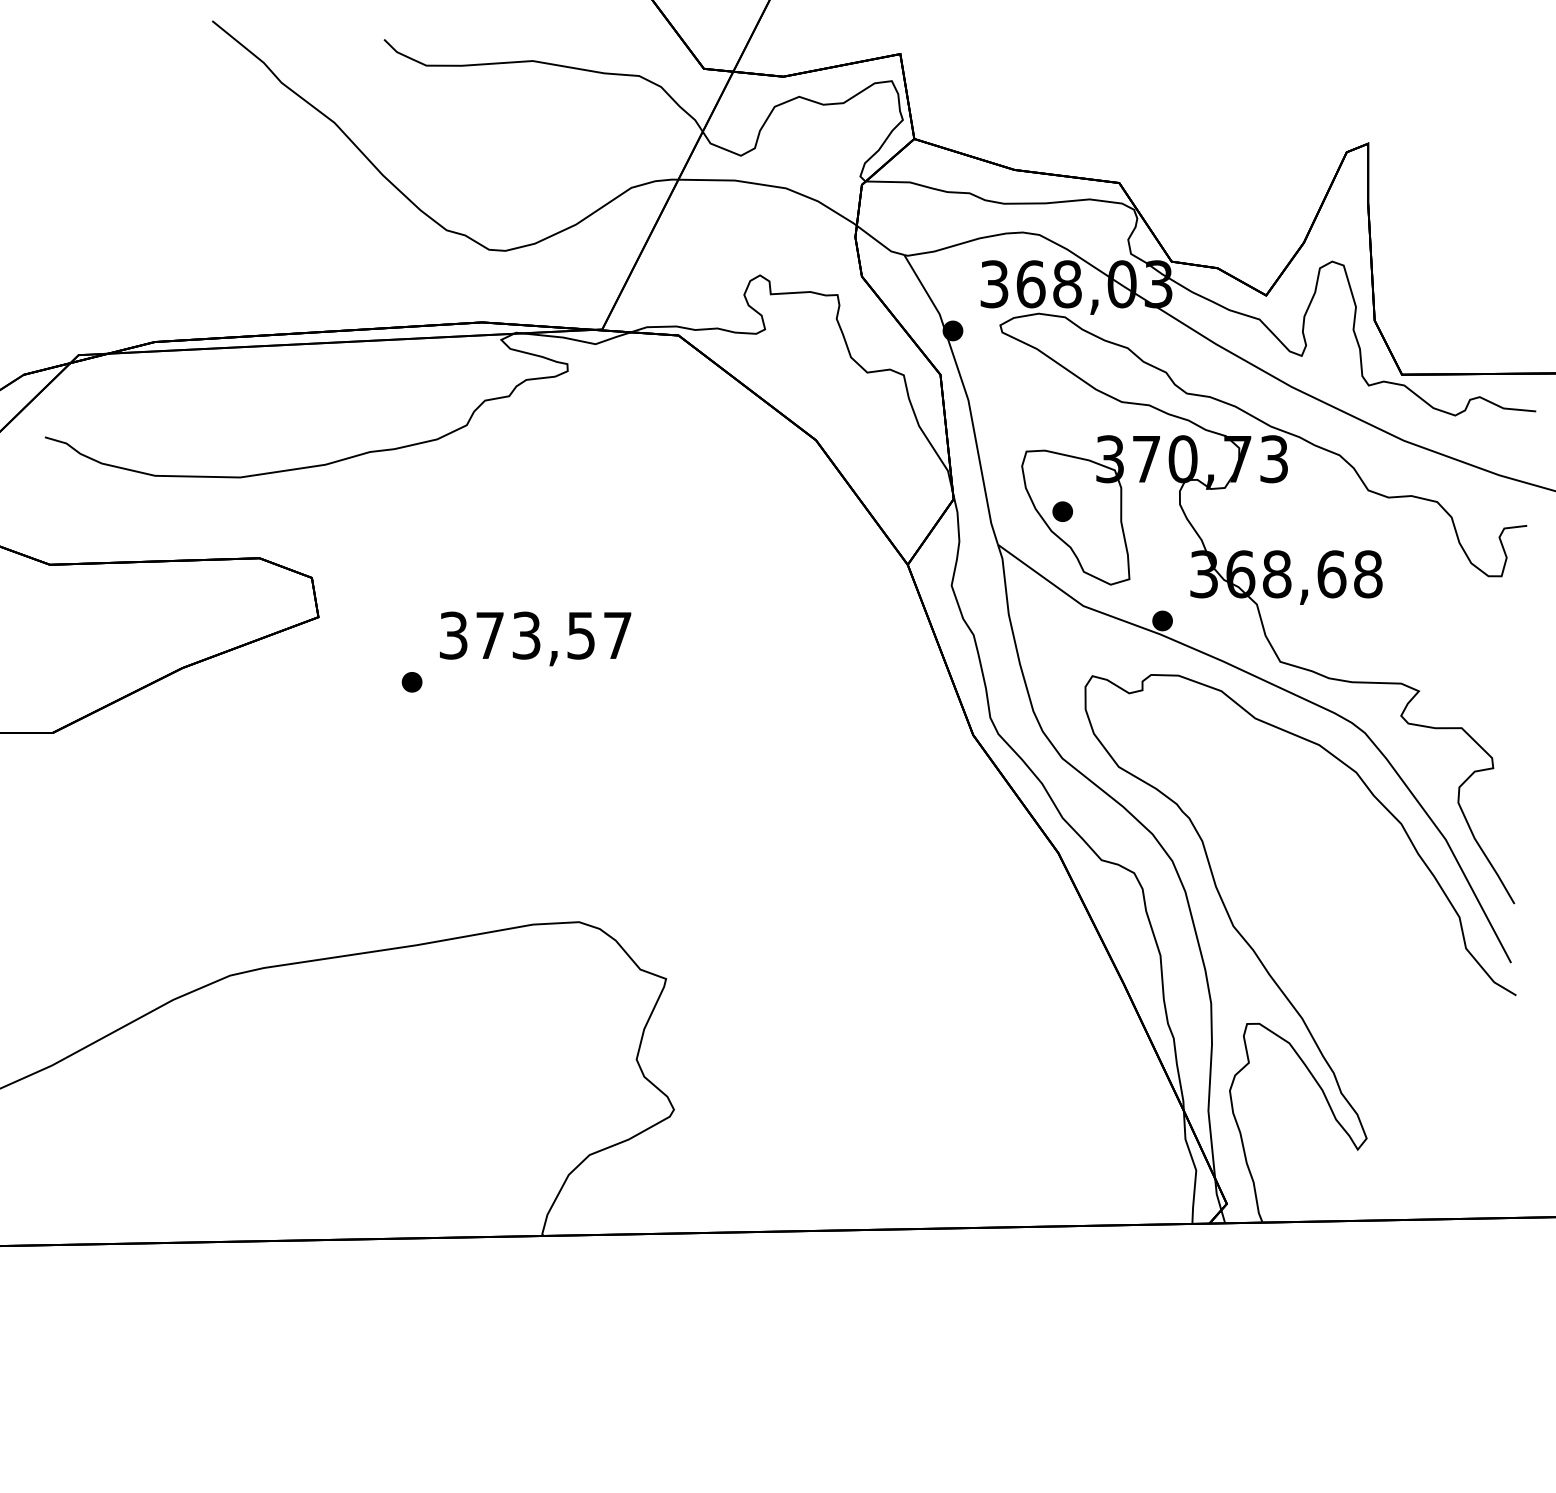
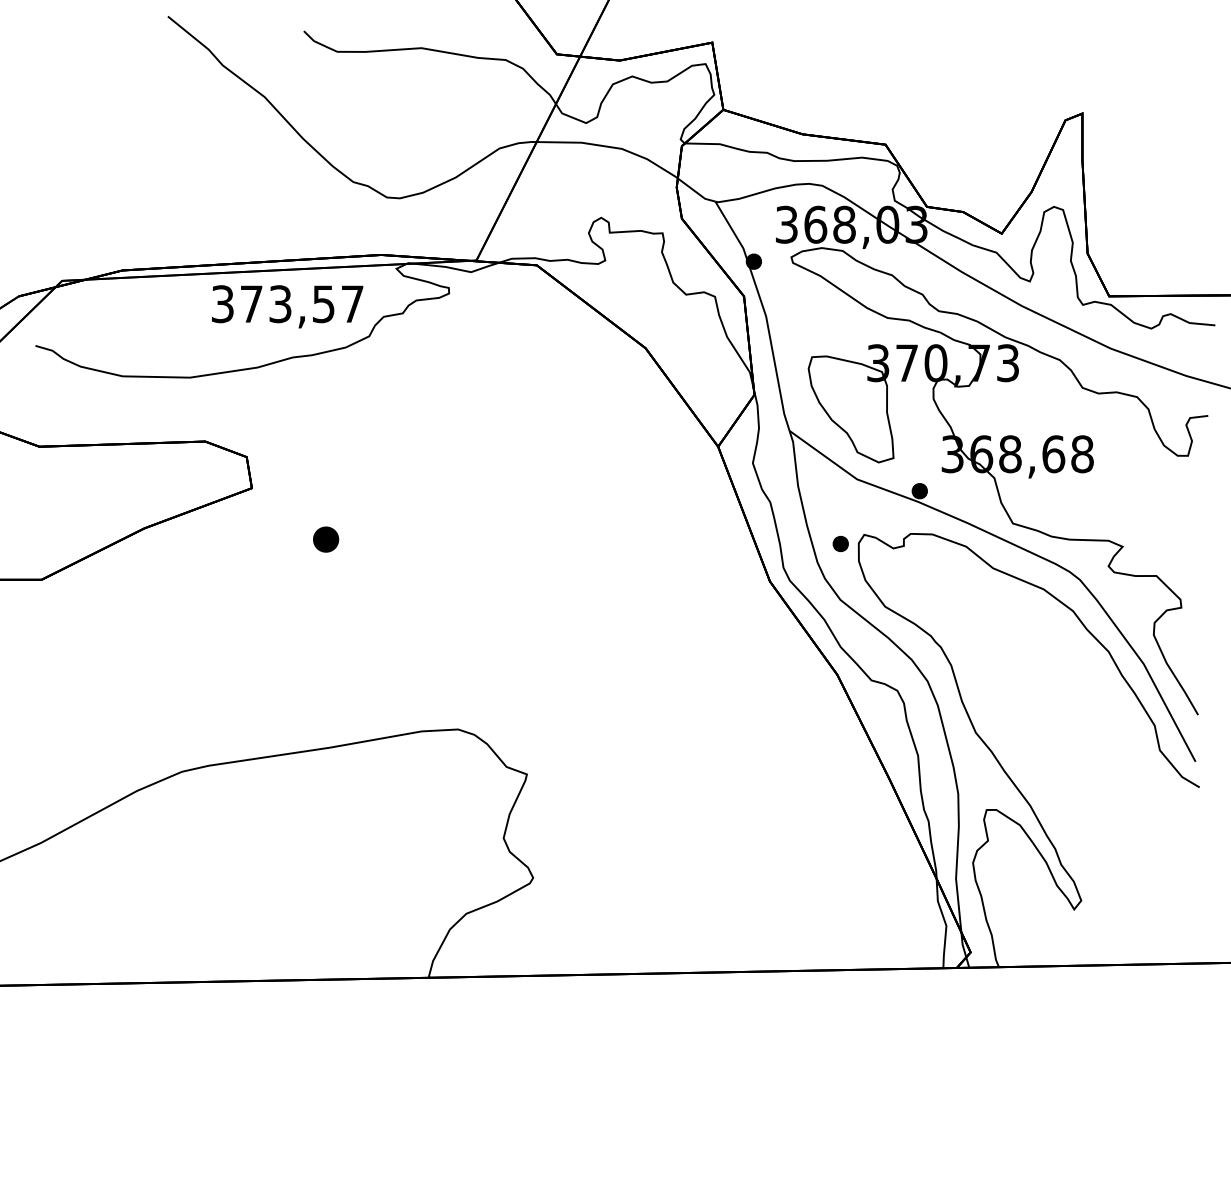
part: (1062, 511) -> (840, 543), moved
text: (535, 638) -> (287, 306), moved
part: (411, 682) -> (325, 539), size x1.6

